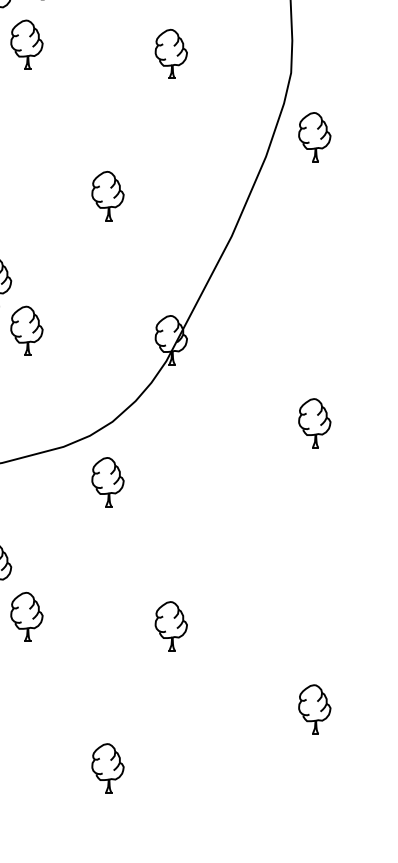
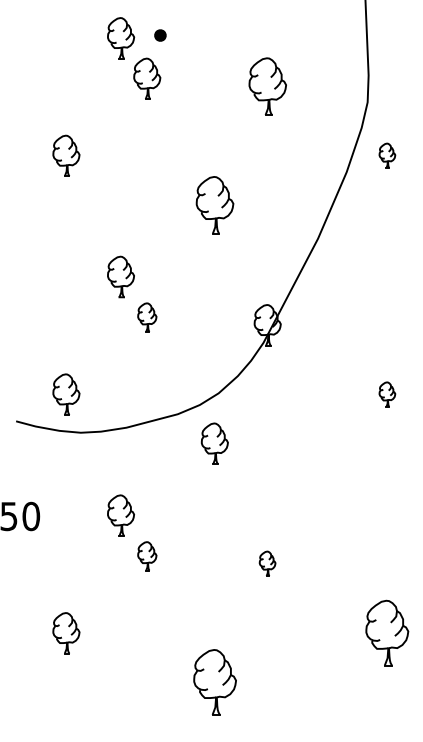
part: (171, 53) -> (267, 86), size x1.4
part: (314, 136) -> (387, 155), size x0.6
part: (107, 195) -> (214, 204), size x1.4
part: (27, 330) -> (147, 317), size x0.7
part: (314, 423) -> (387, 394), size x0.6
part: (27, 617) -> (147, 556), size x0.7
part: (171, 625) -> (267, 563), size x0.6
part: (314, 709) -> (387, 633), size x1.6
part: (107, 768) -> (214, 682), size x1.6

